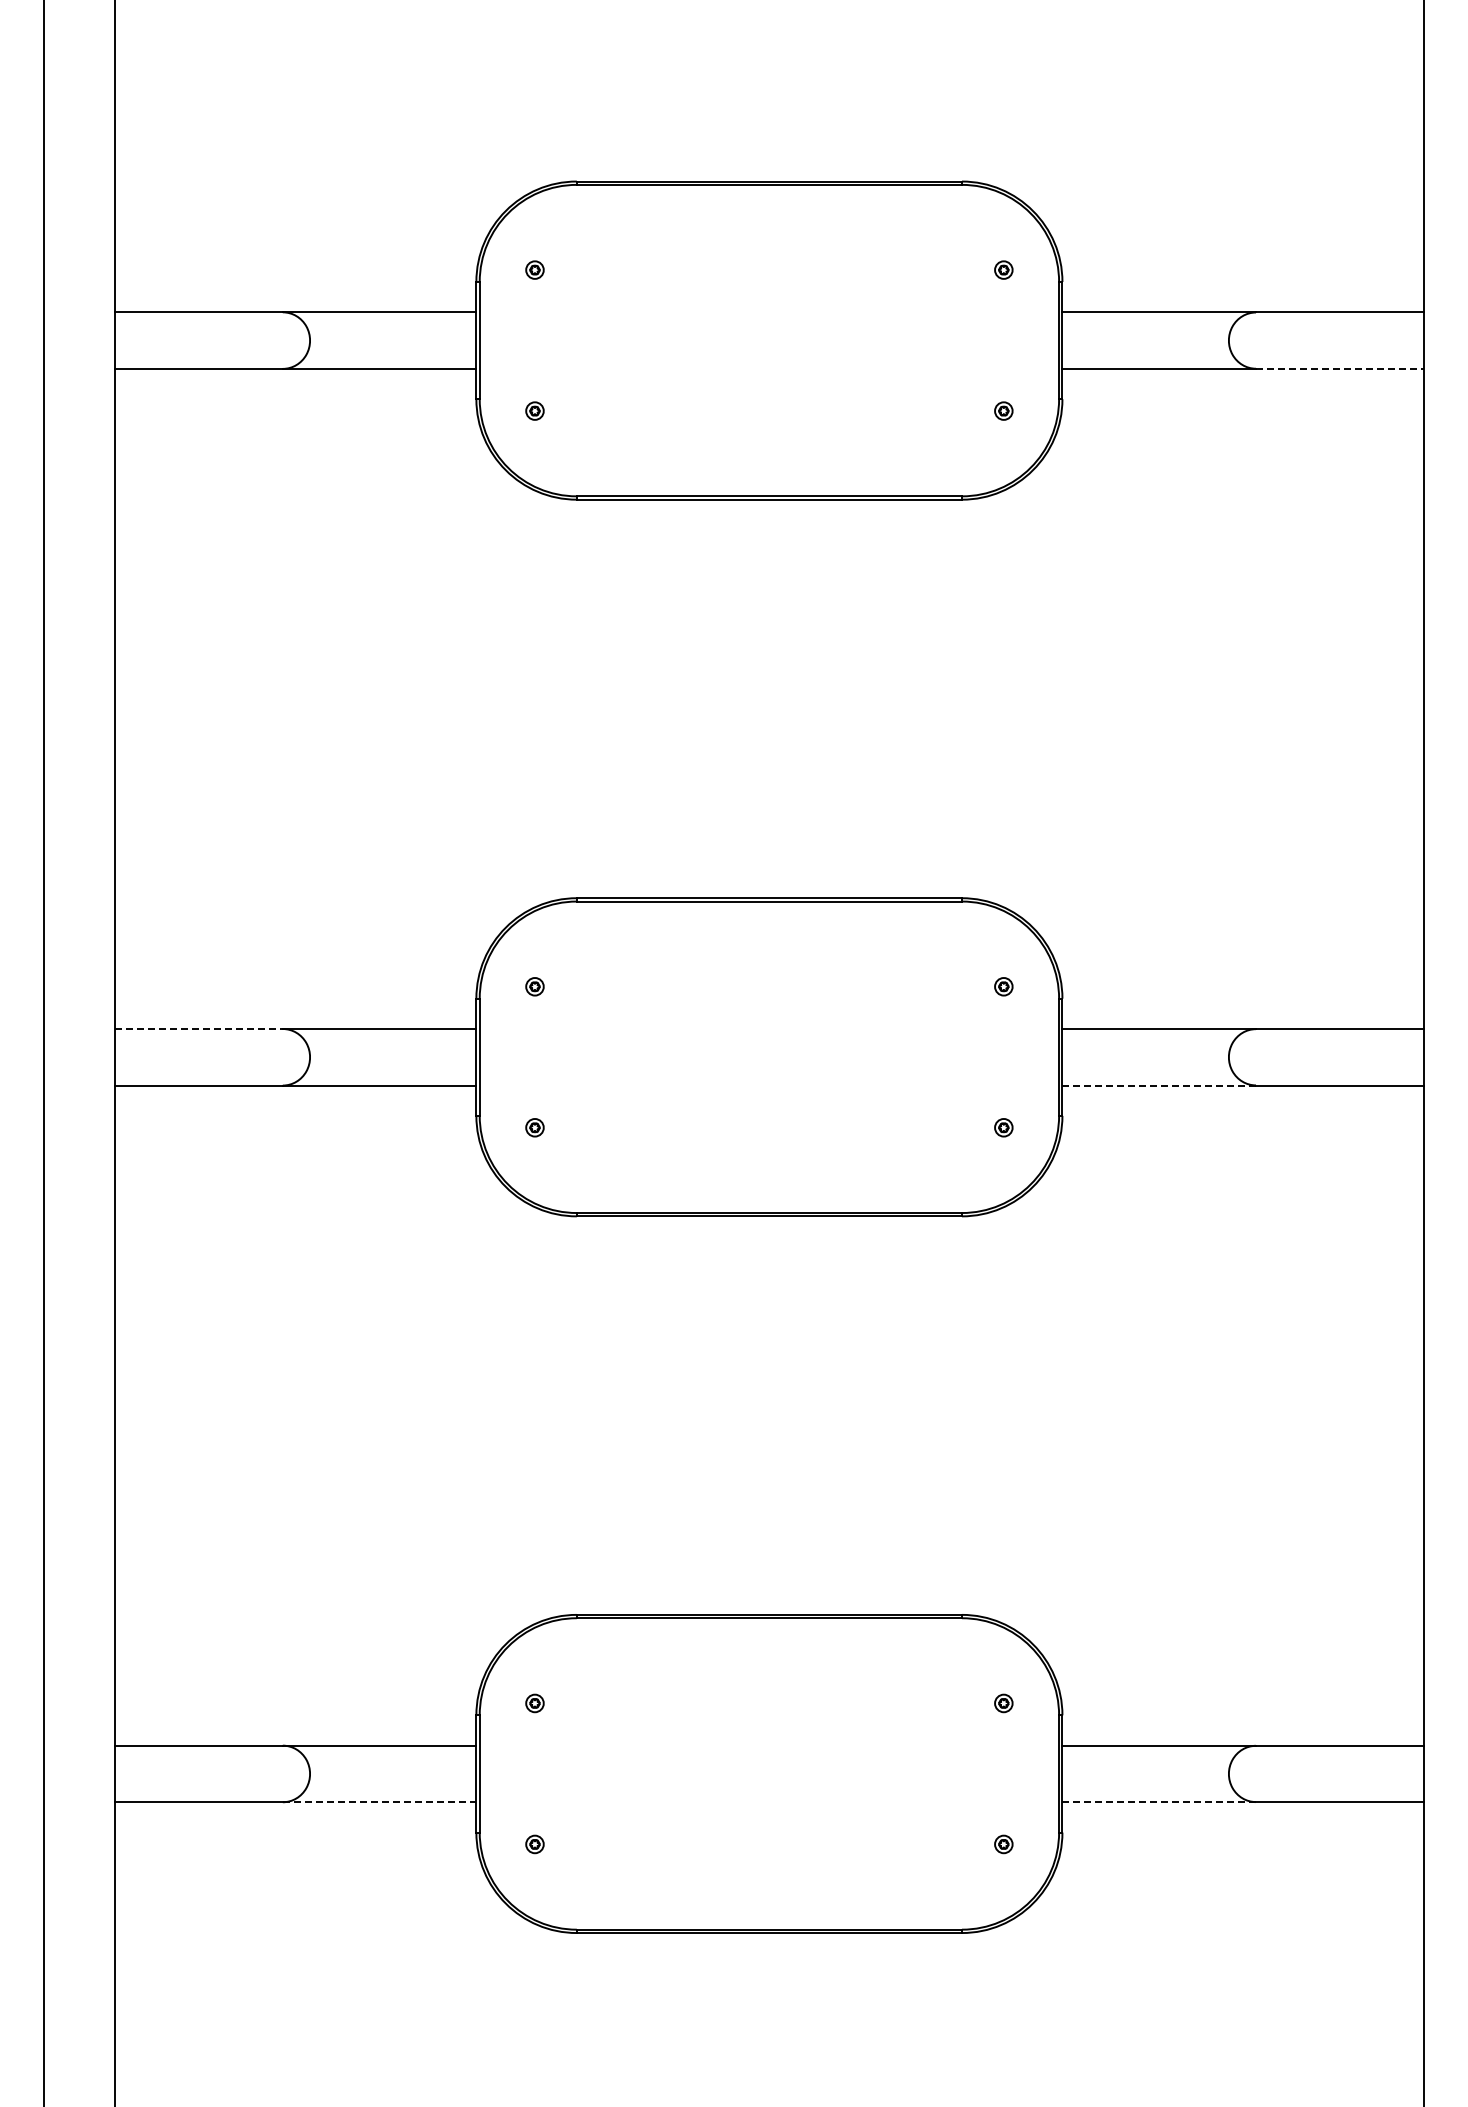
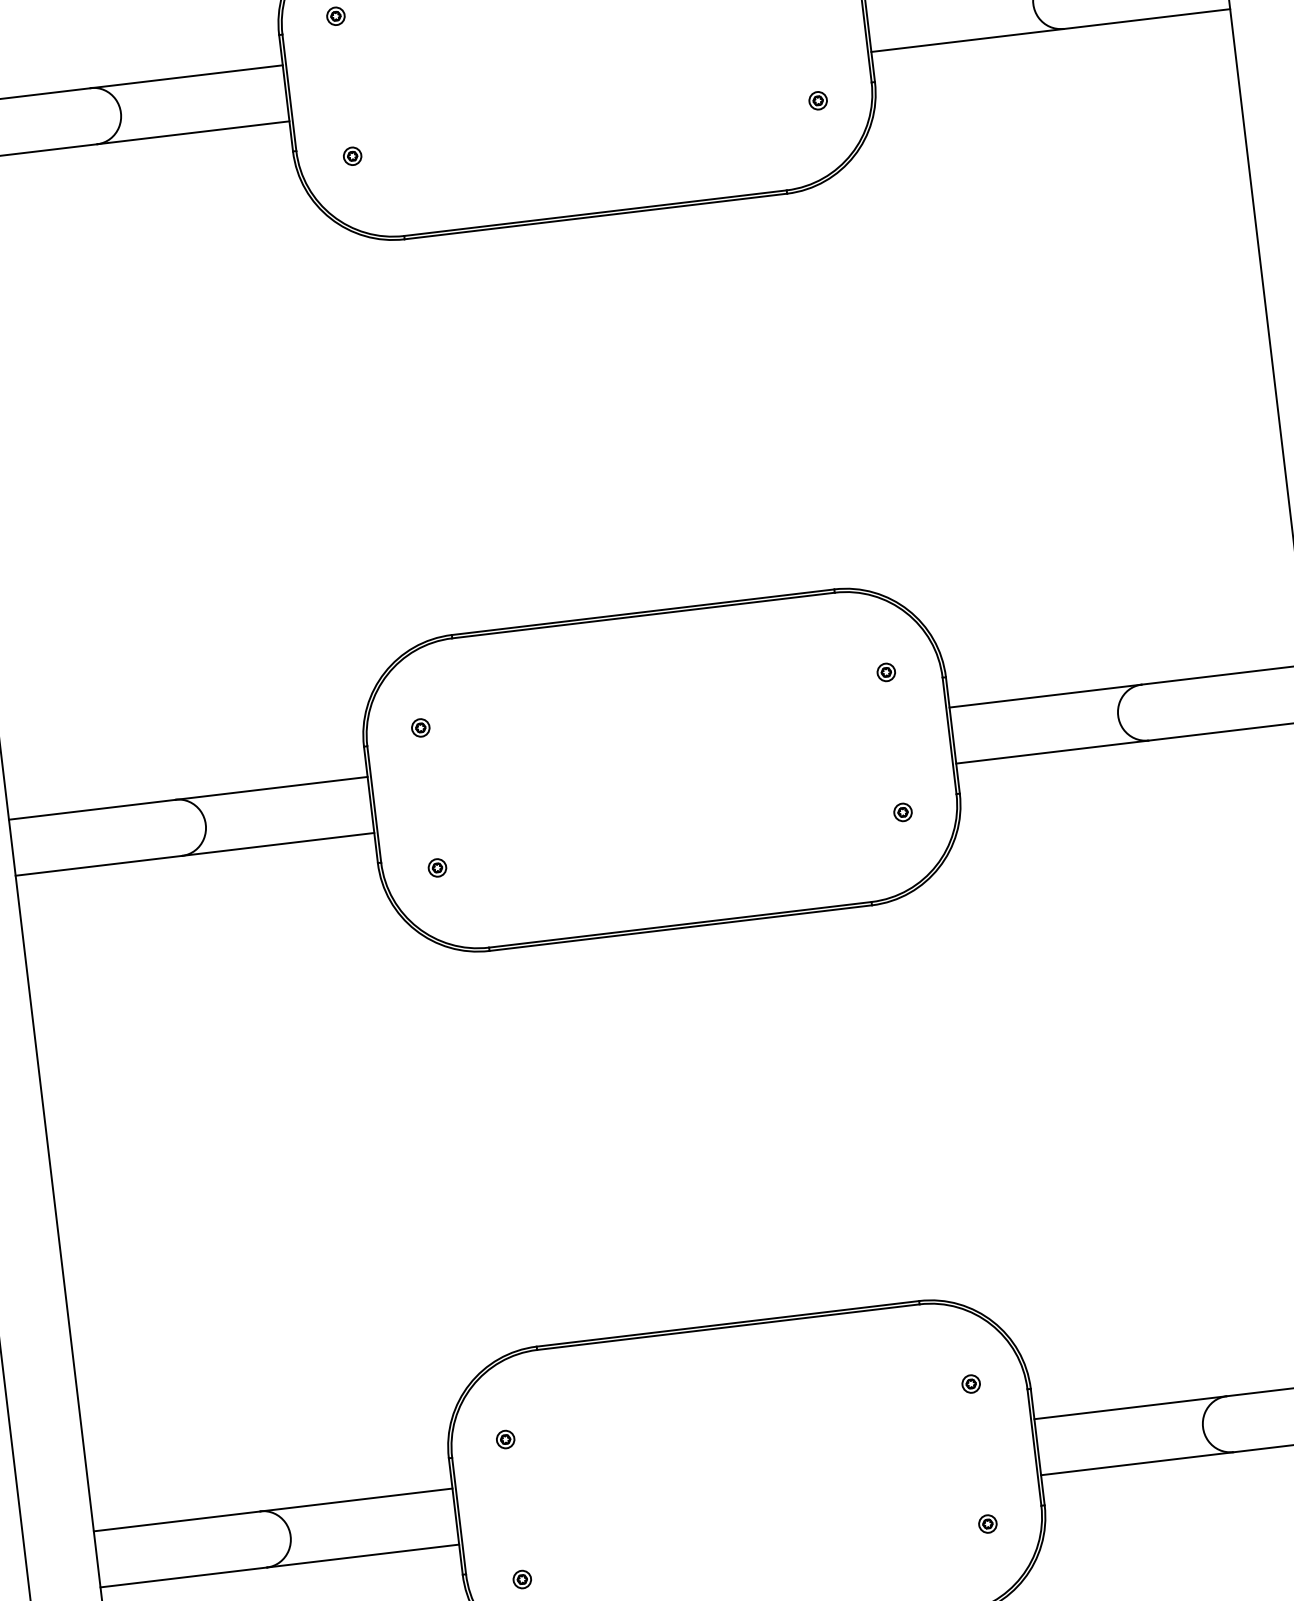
line: (1339, 368) -> (1146, 18), dashed -> solid
line: (199, 1029) -> (92, 810), dashed -> solid
line: (1159, 1085) -> (1052, 752), dashed -> solid
line: (379, 1802) -> (362, 1556), dashed -> solid
line: (1159, 1802) -> (1137, 1463), dashed -> solid

